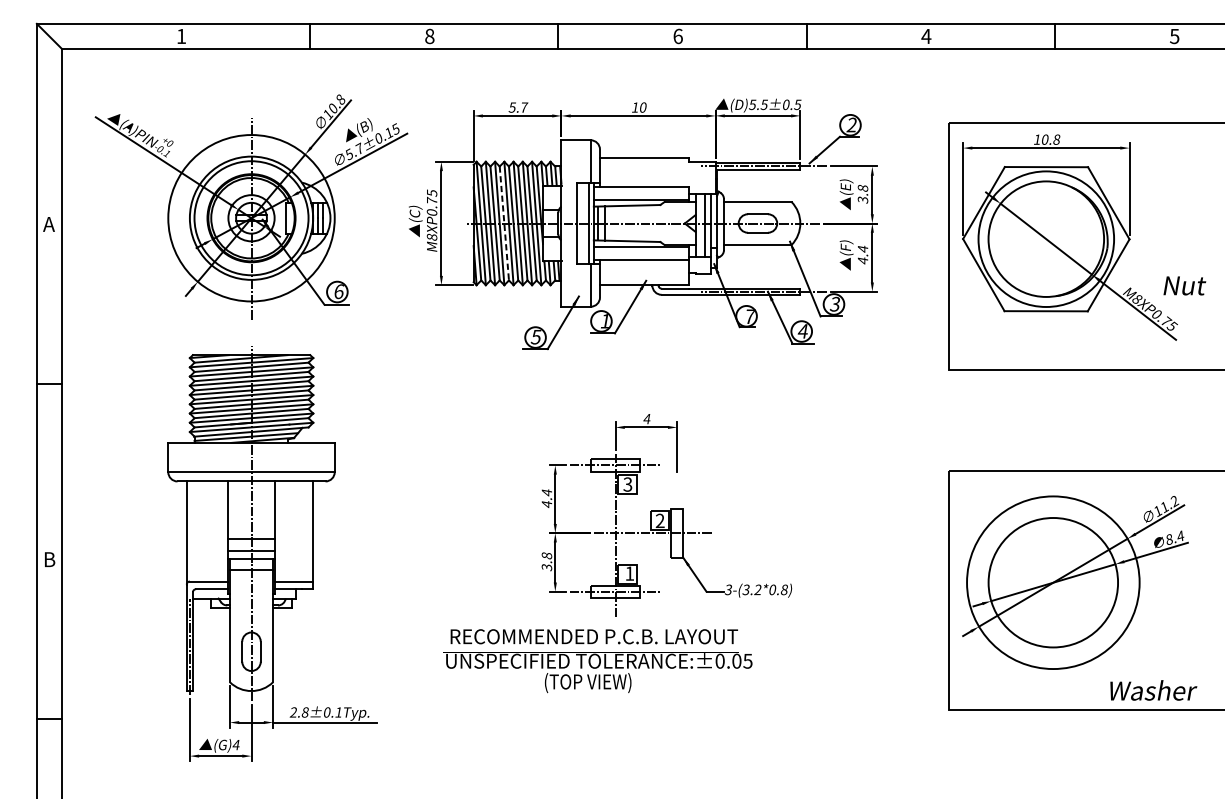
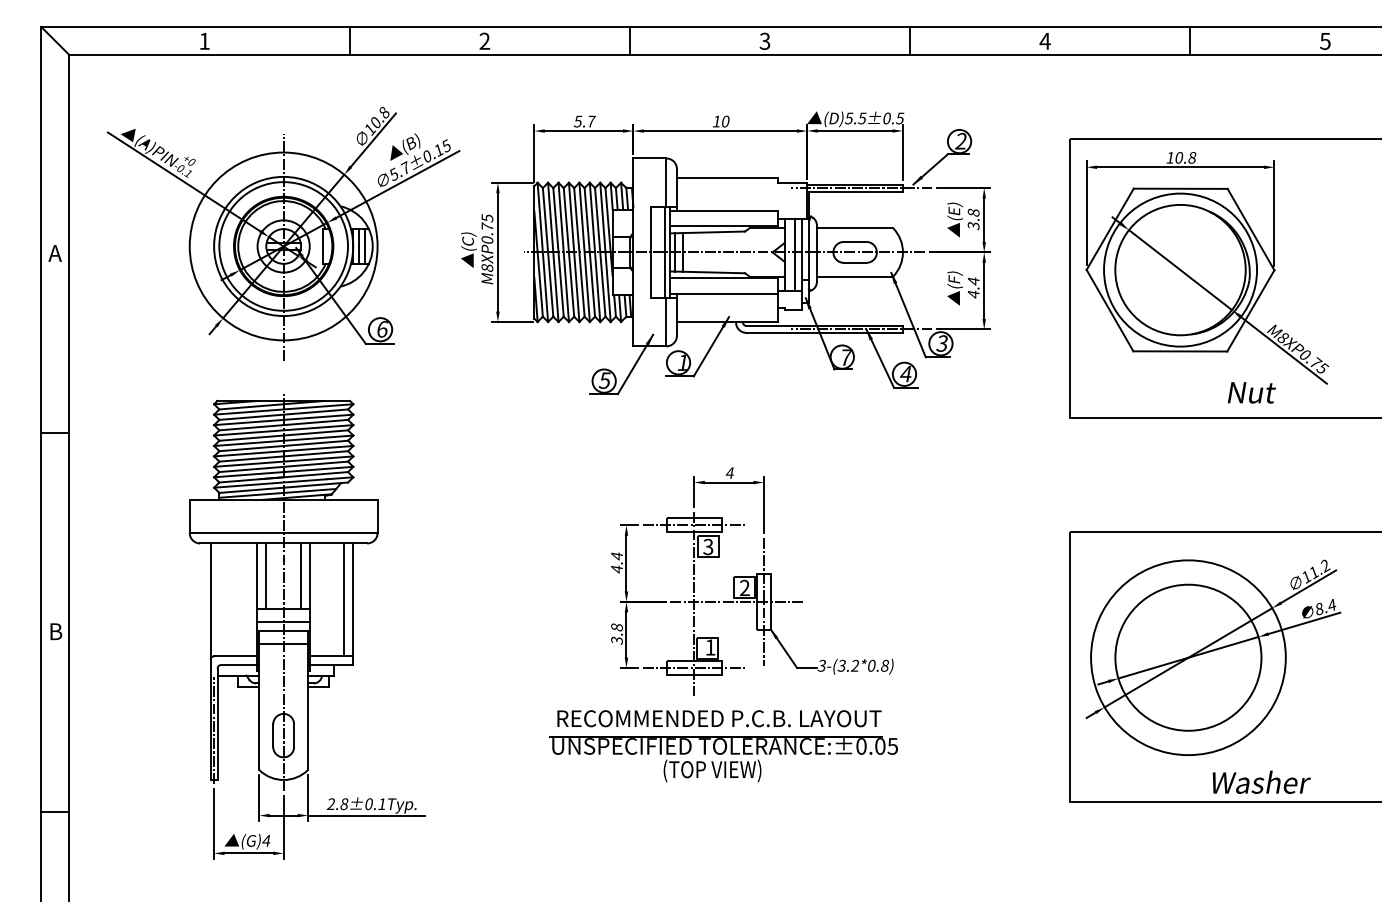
text: (429, 35) -> (484, 40), 8 -> 2
text: (677, 35) -> (764, 40), 6 -> 3
line: (503, 223) -> (568, 252), dashed -> solid
text: (1184, 285) -> (1251, 392), moved
line: (236, 509) -> (266, 575), added
line: (267, 509) -> (301, 575), added
line: (305, 531) -> (344, 599), added
line: (677, 532) -> (764, 601), added
text: (597, 661) -> (723, 746), moved
text: (1153, 689) -> (1261, 781), moved

